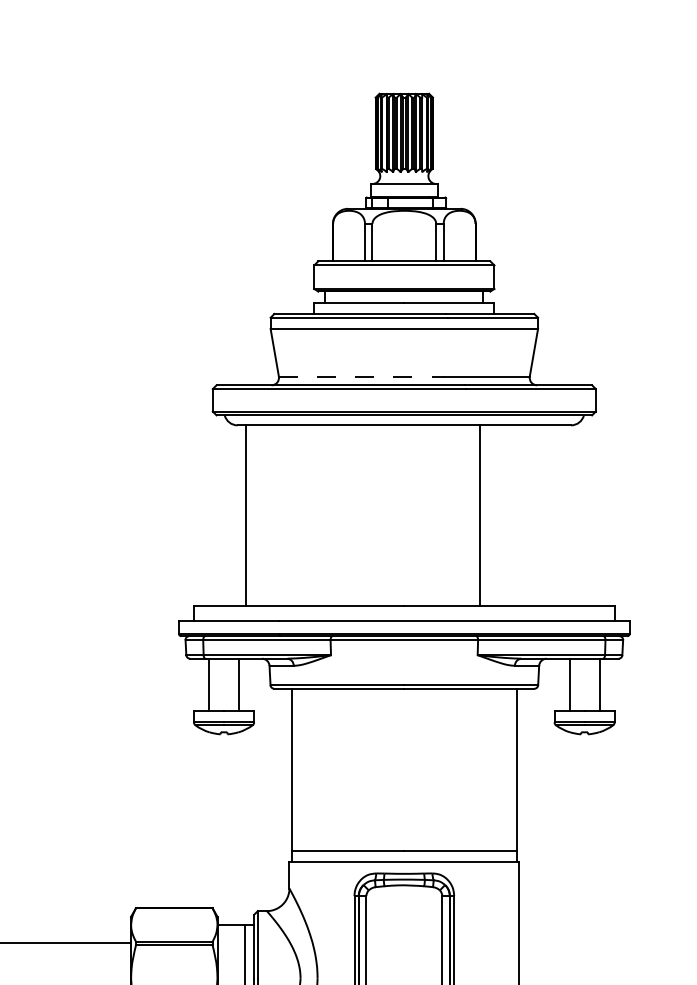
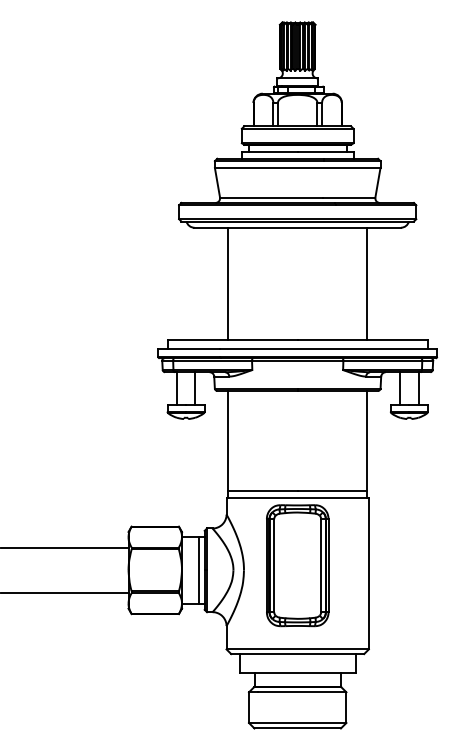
line: (362, 376) -> (271, 197), dashed -> solid
line: (245, 515) -> (227, 283), moved
line: (479, 515) -> (367, 283), moved

